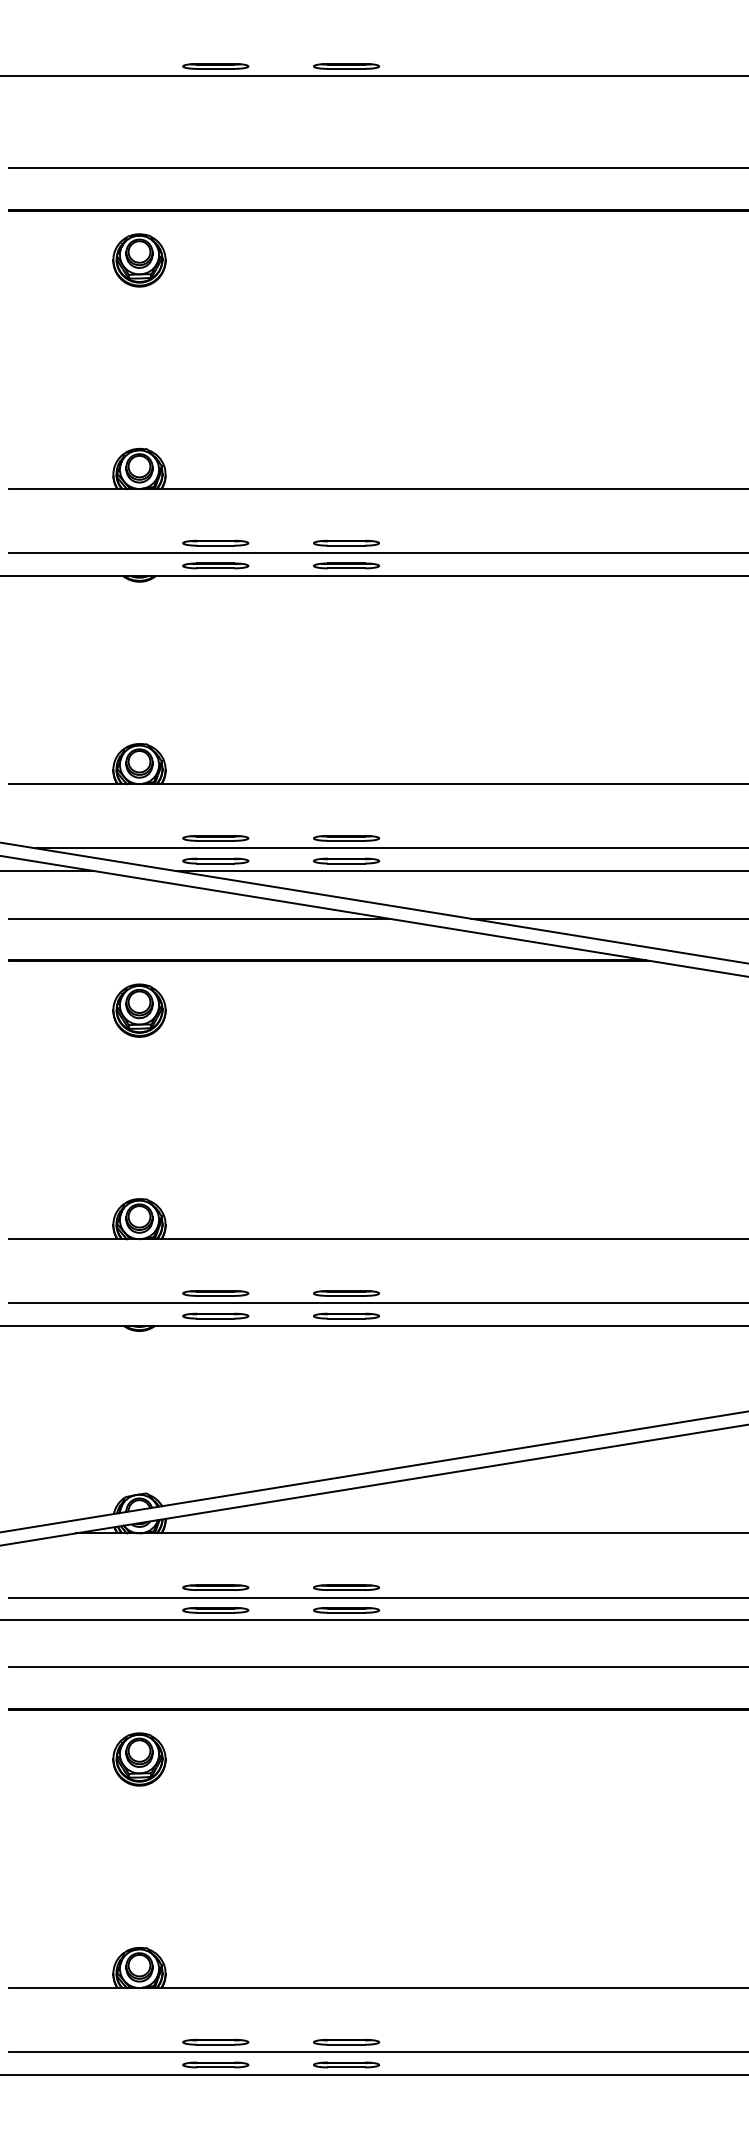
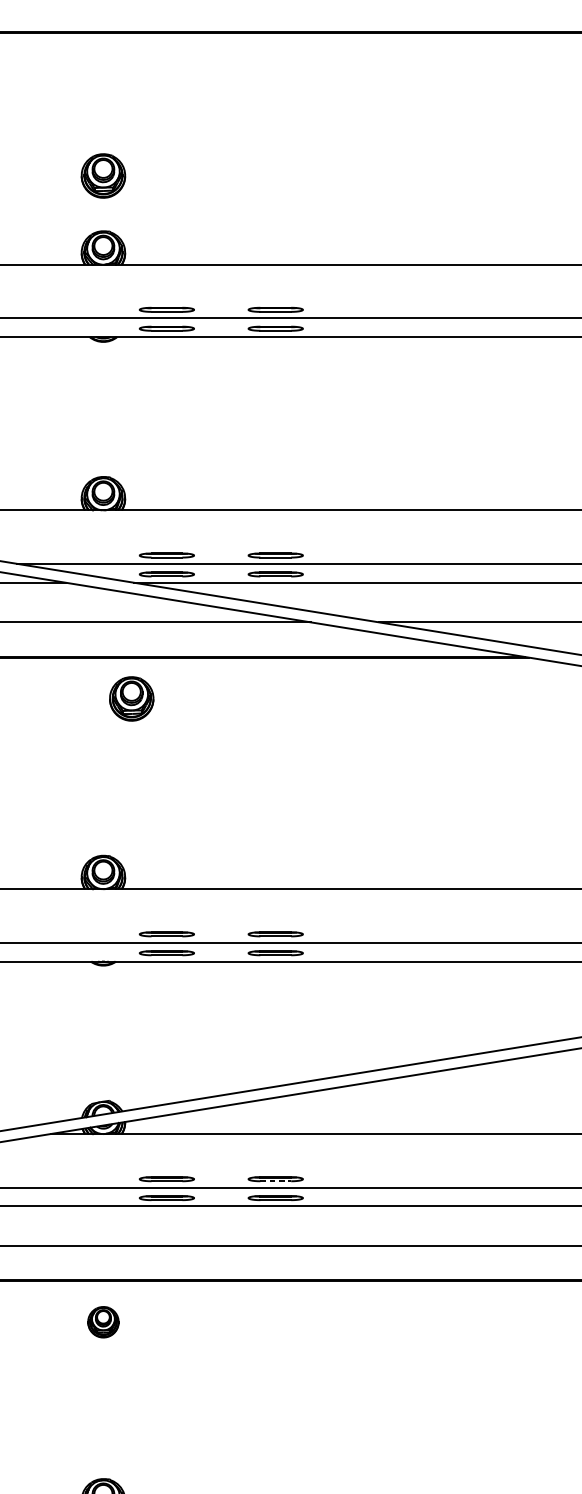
part: (139, 260) -> (103, 176), moved
part: (139, 1010) -> (131, 698), moved
line: (346, 1590) -> (275, 1181), solid -> dashed
part: (139, 1759) -> (103, 1322), size x0.7

